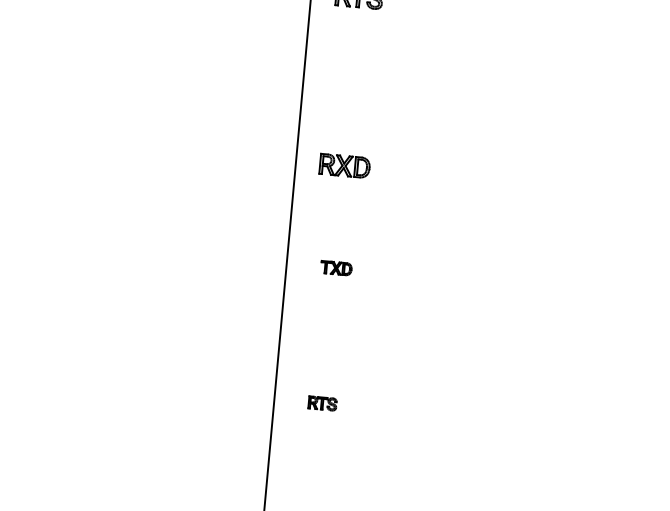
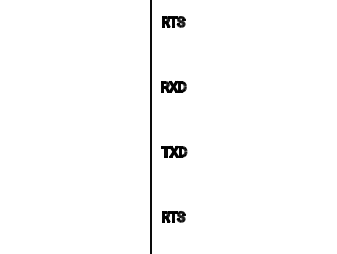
part: (343, 165) -> (173, 86), moved
part: (336, 267) -> (174, 151), size x1.67
part: (322, 402) -> (173, 216), size x1.67

